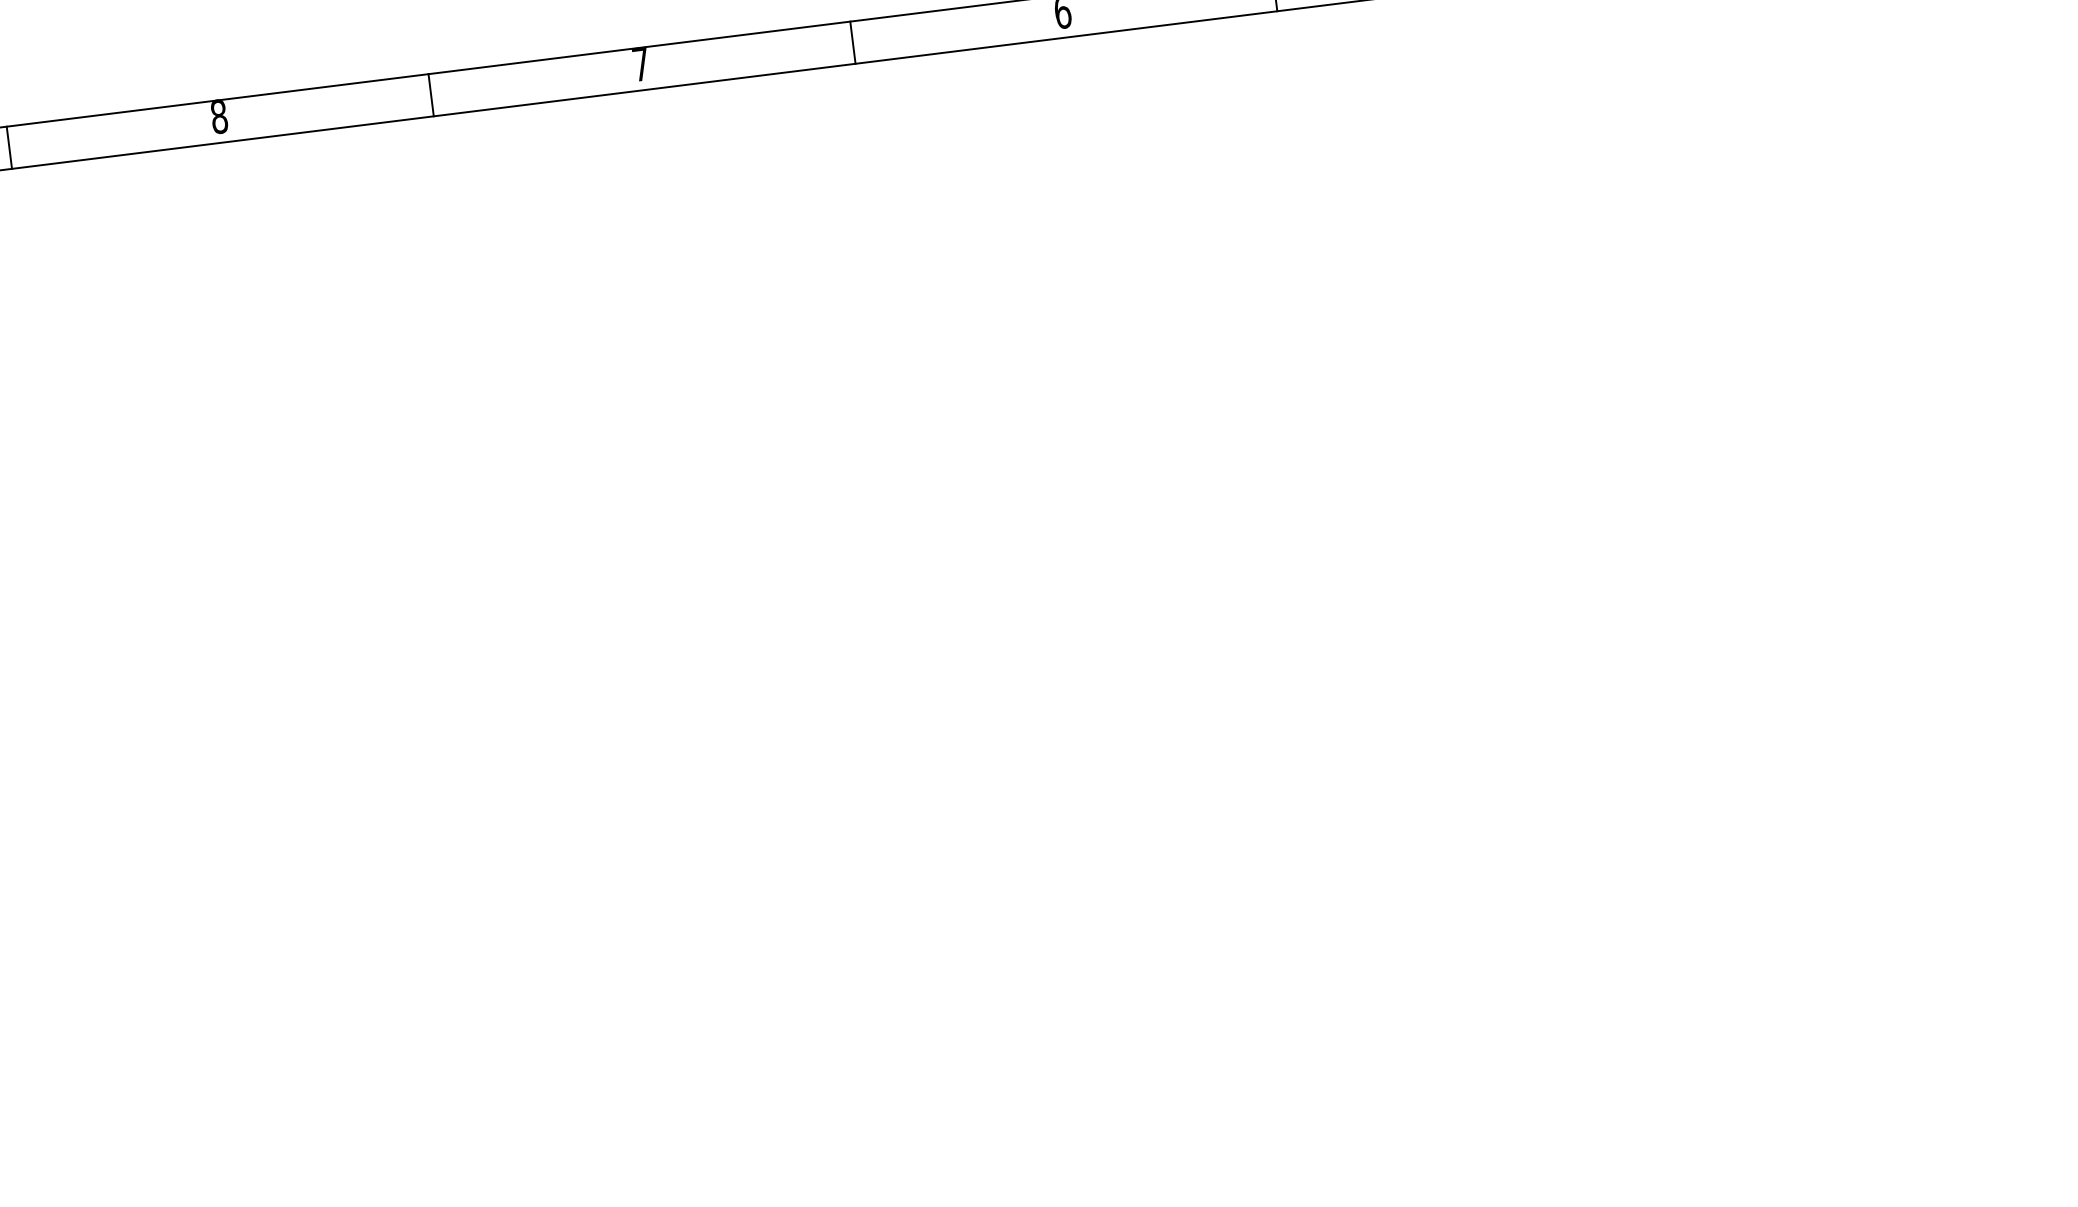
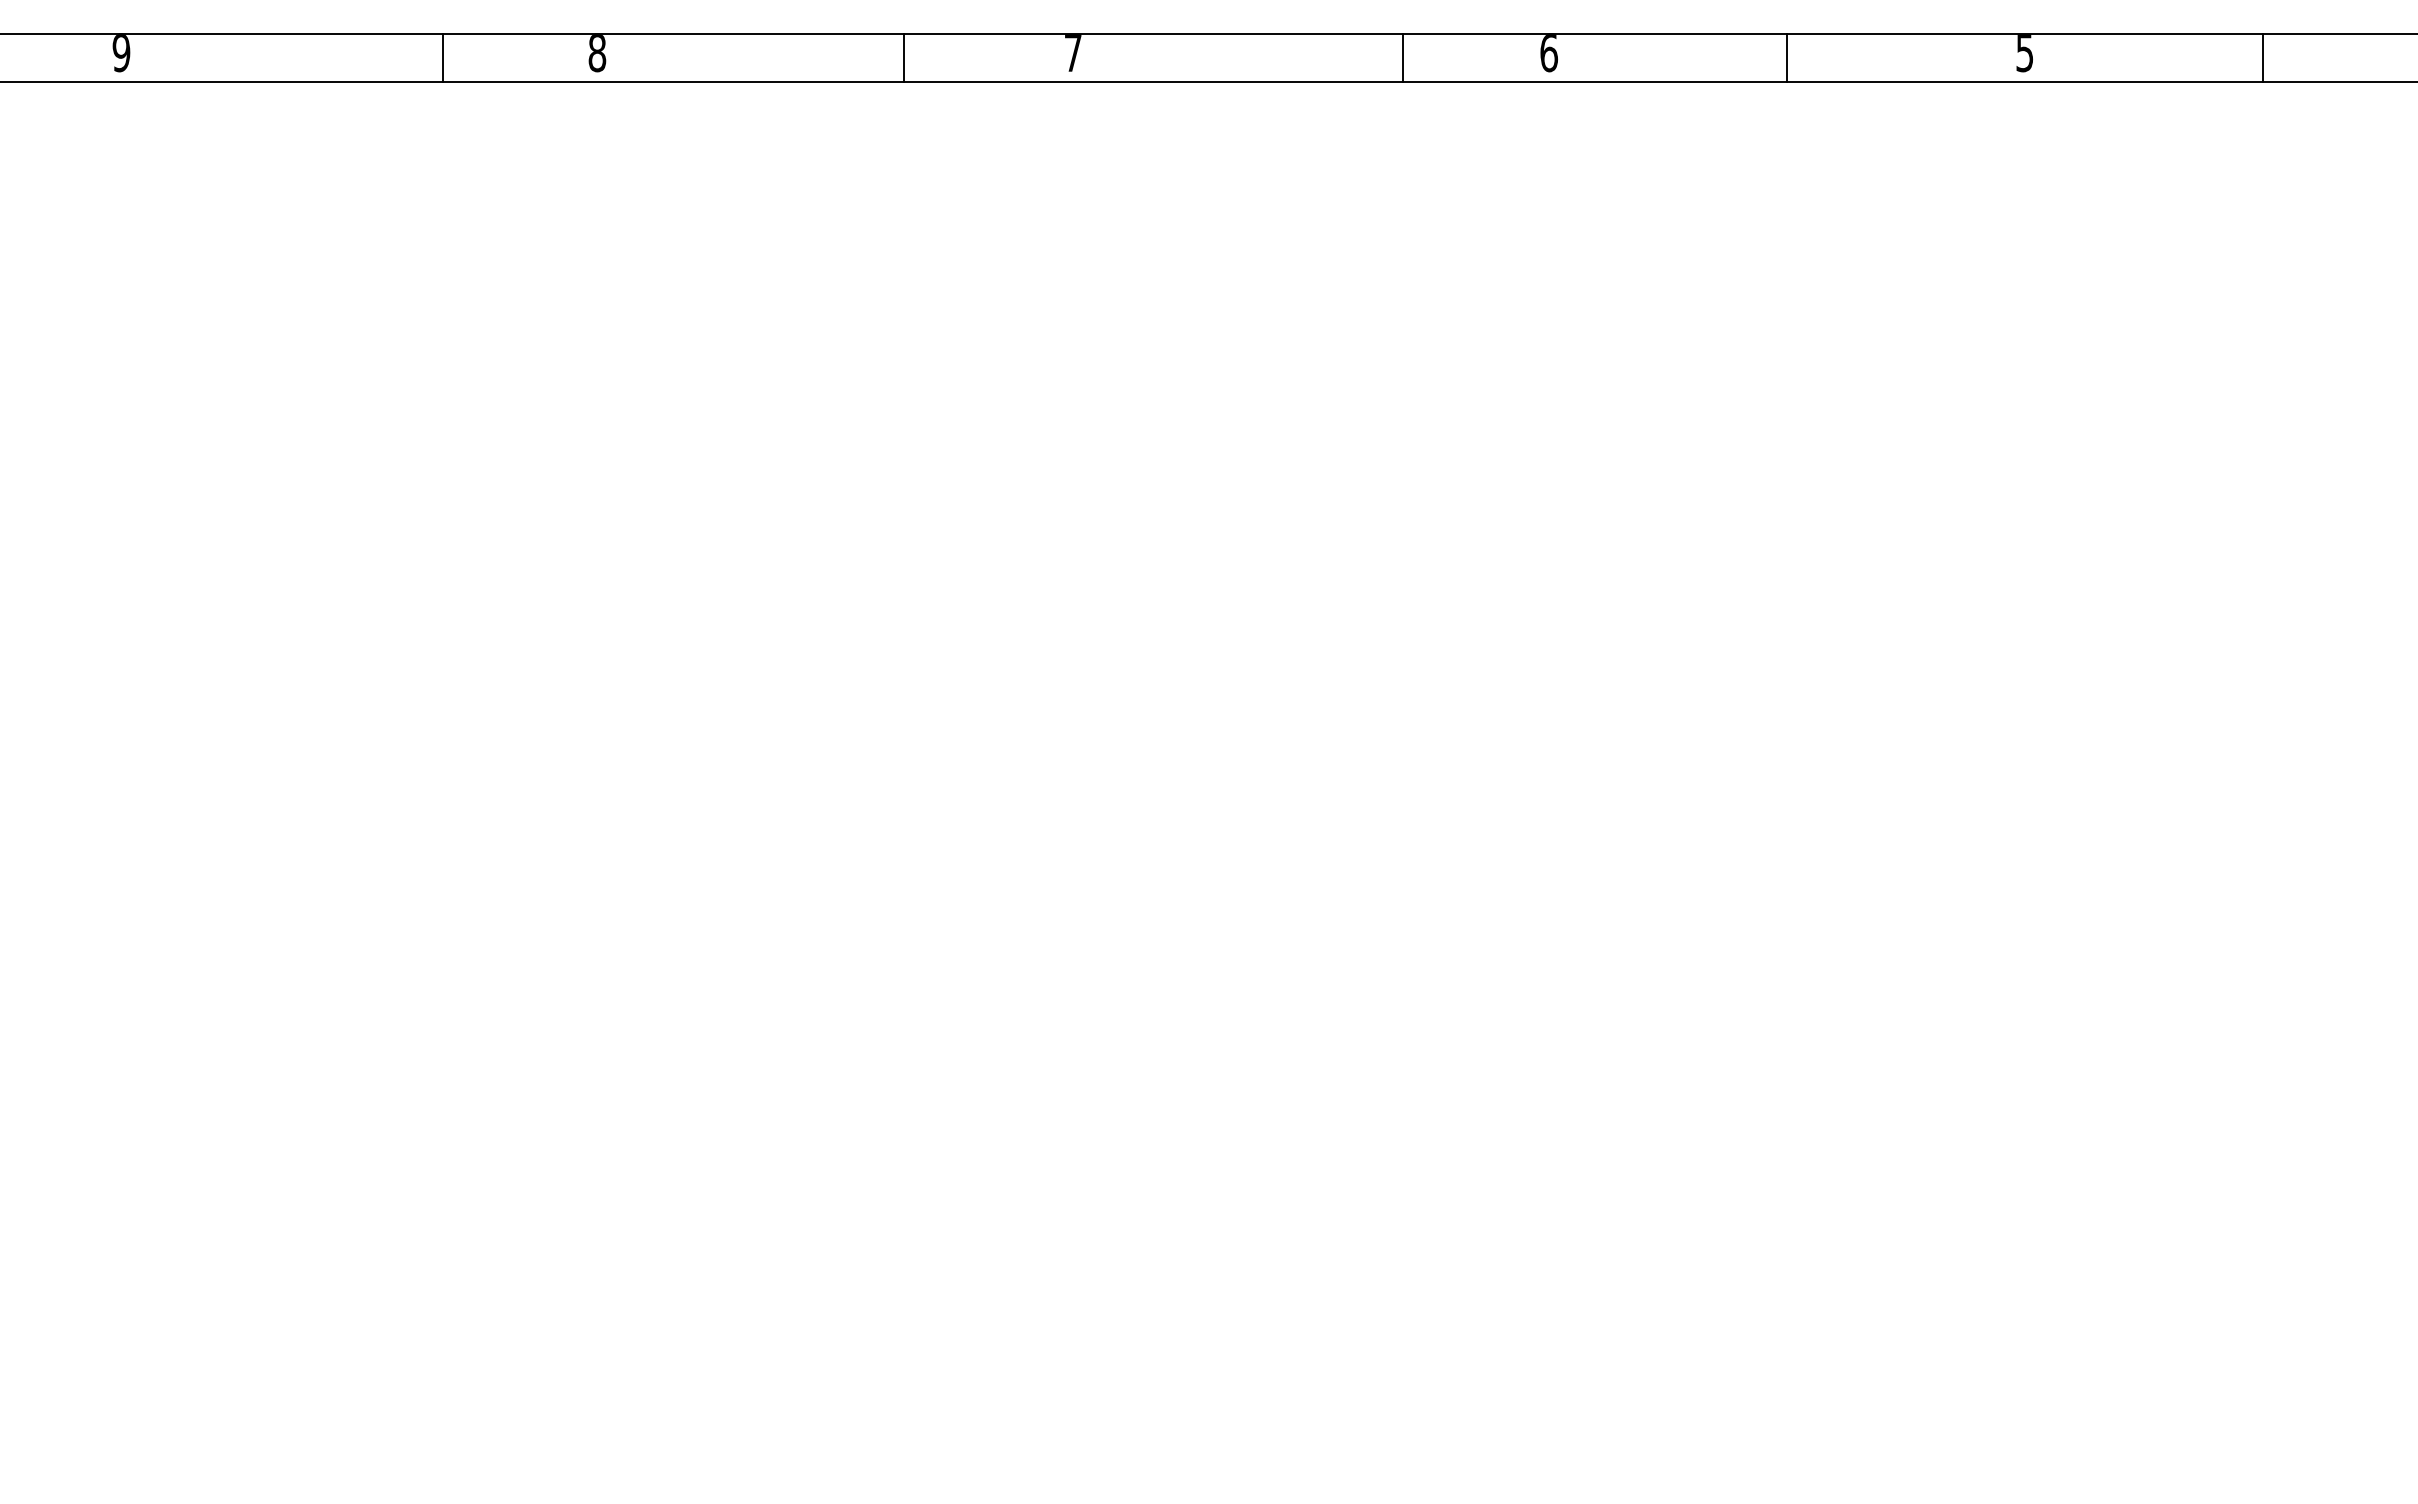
line: (852, 42) -> (1402, 58), moved
line: (430, 95) -> (903, 58), moved
line: (9, 148) -> (442, 58), moved

